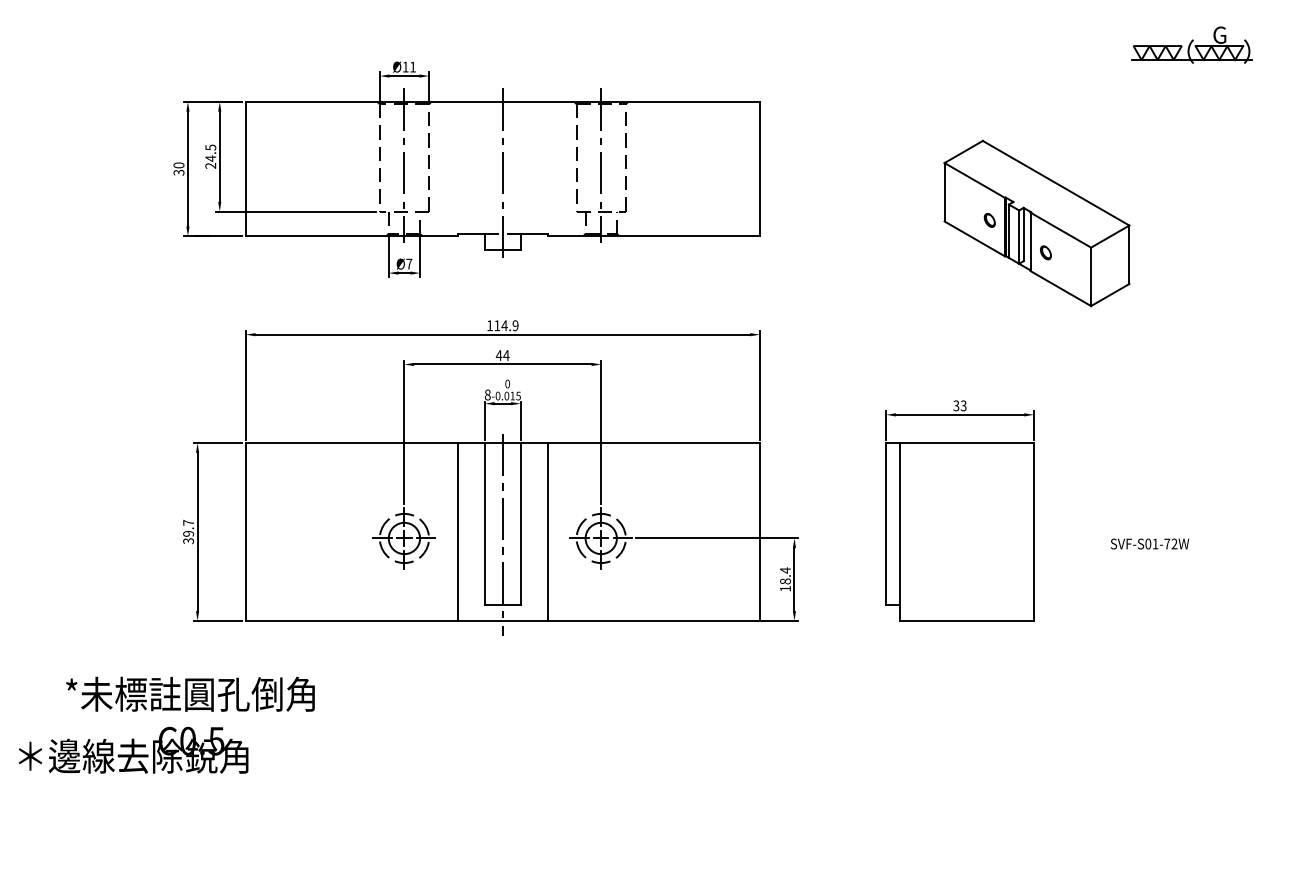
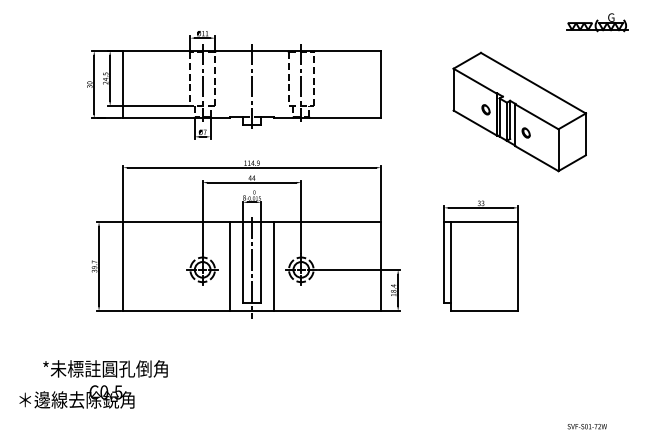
part: (1036, 222) -> (519, 111), size x1.43
text: (1148, 543) -> (586, 426), moved
text: (166, 725) -> (93, 384), moved

